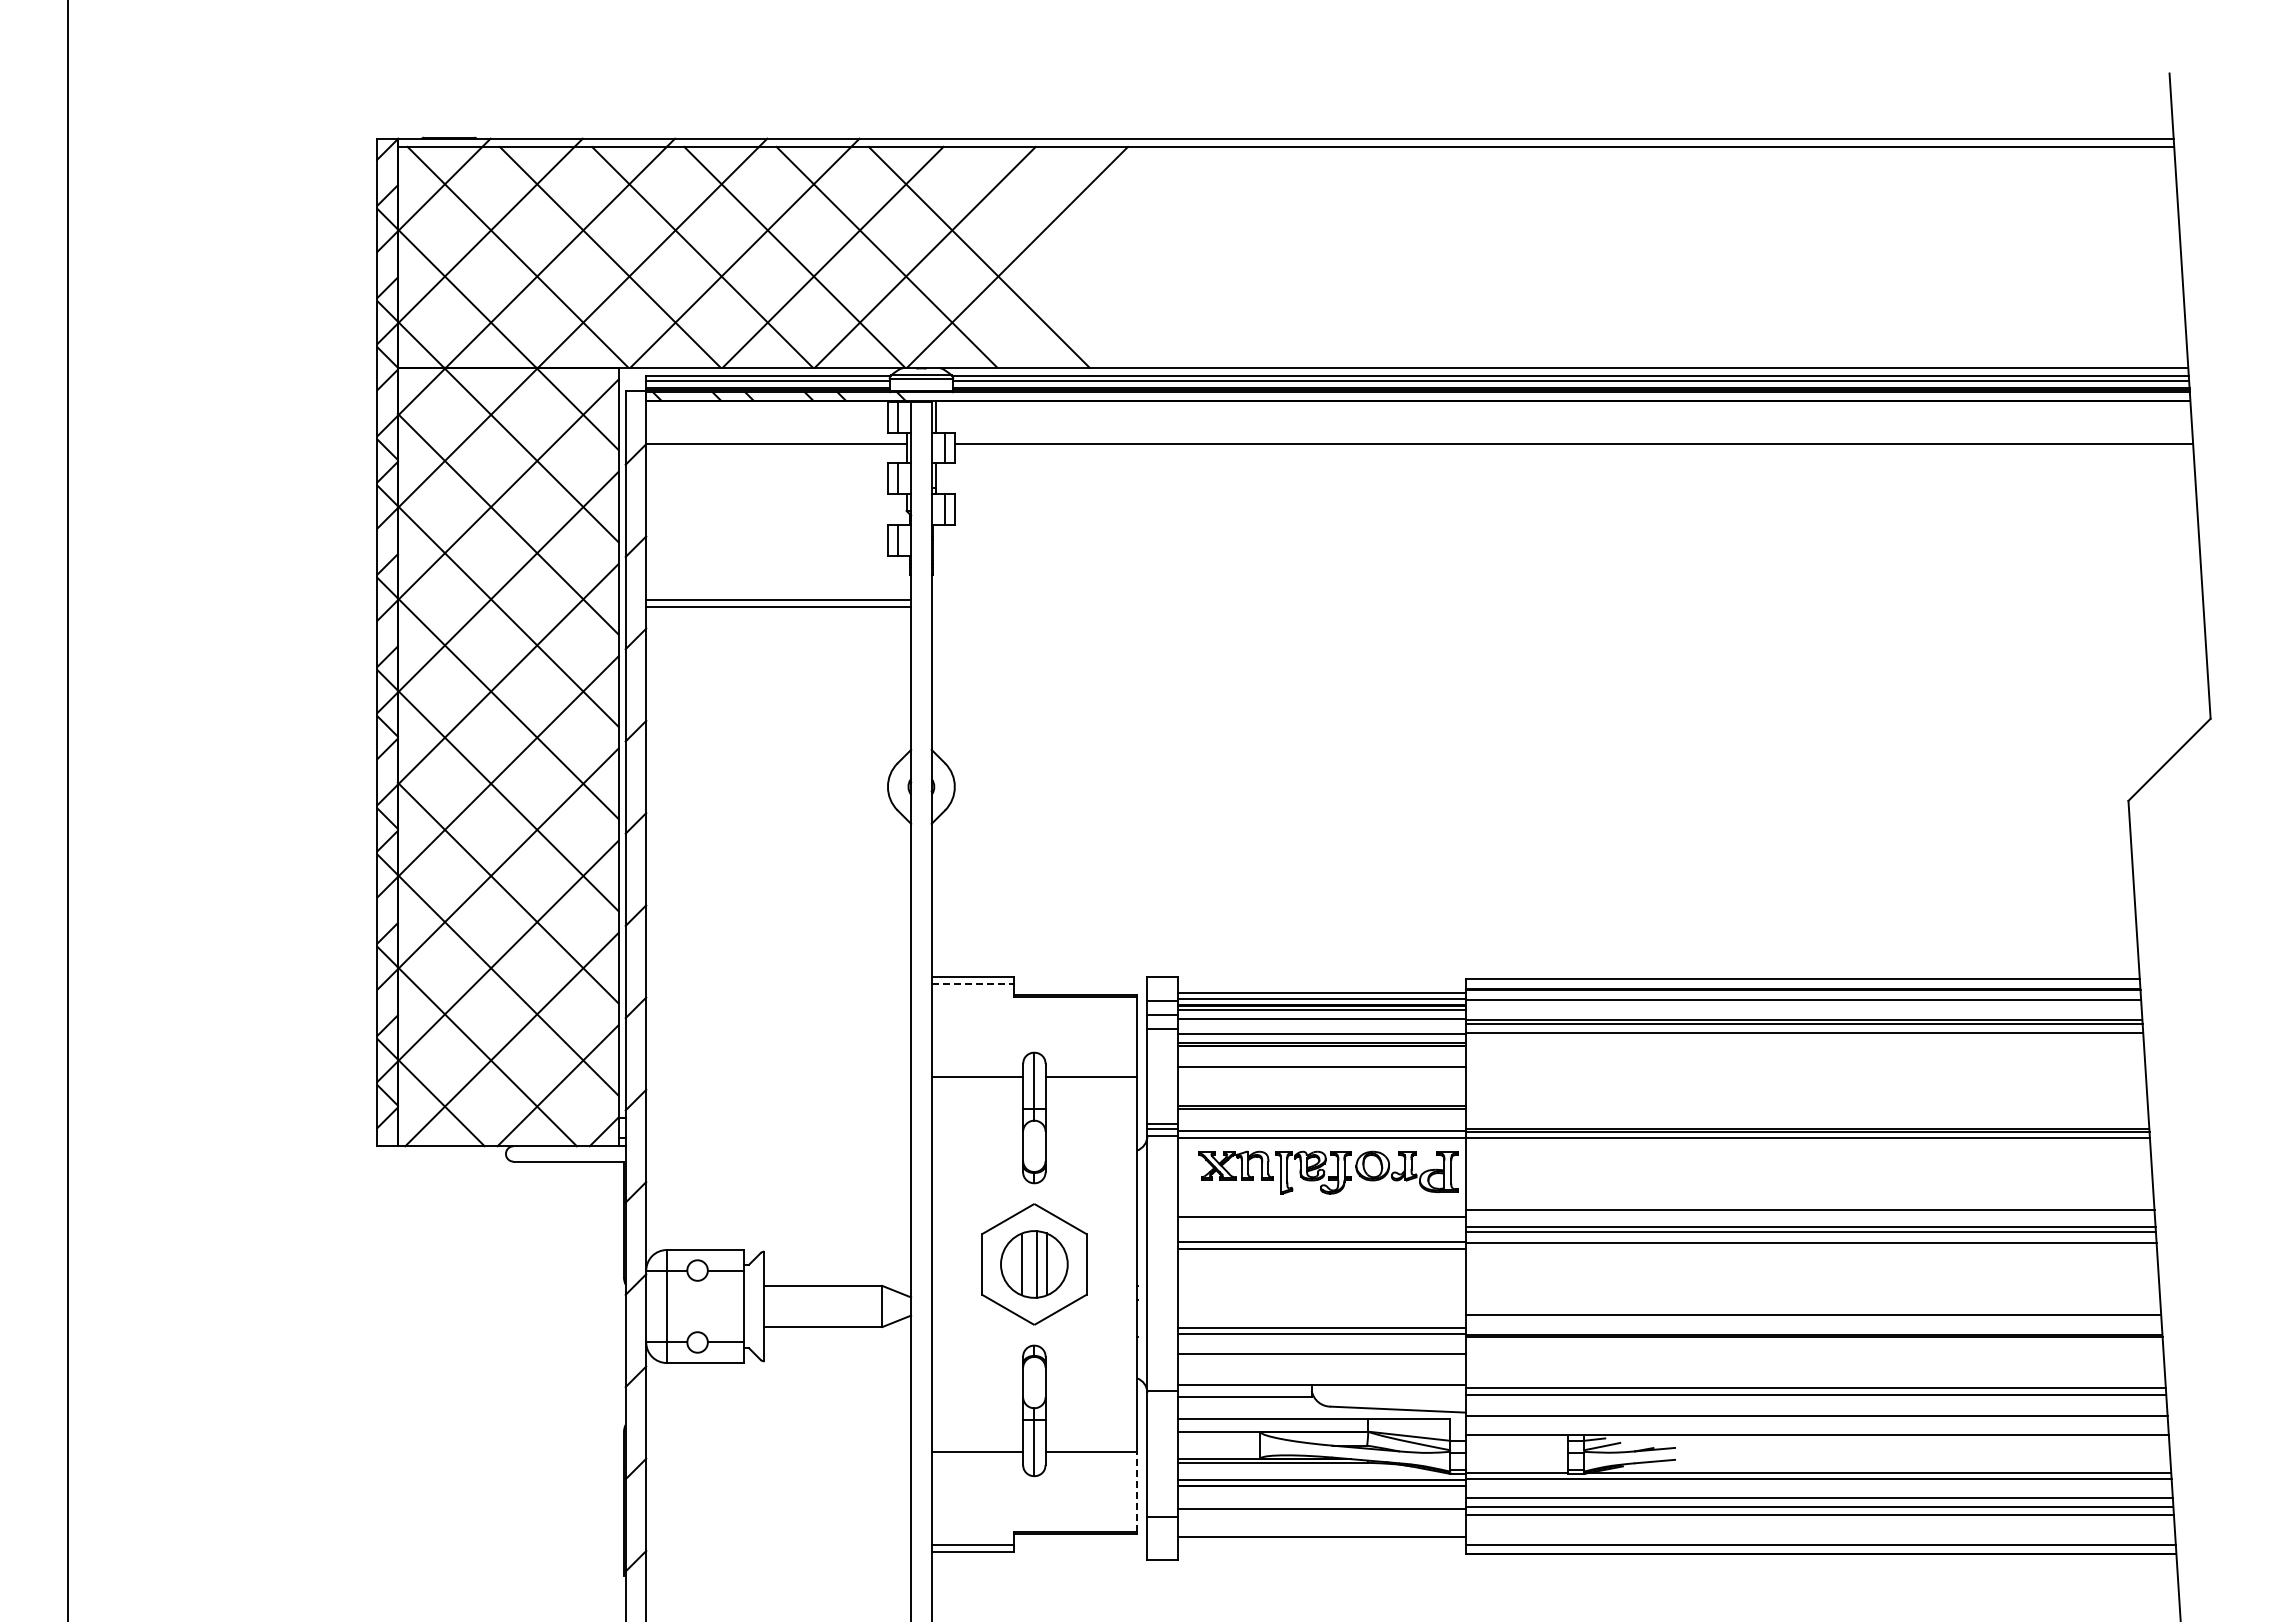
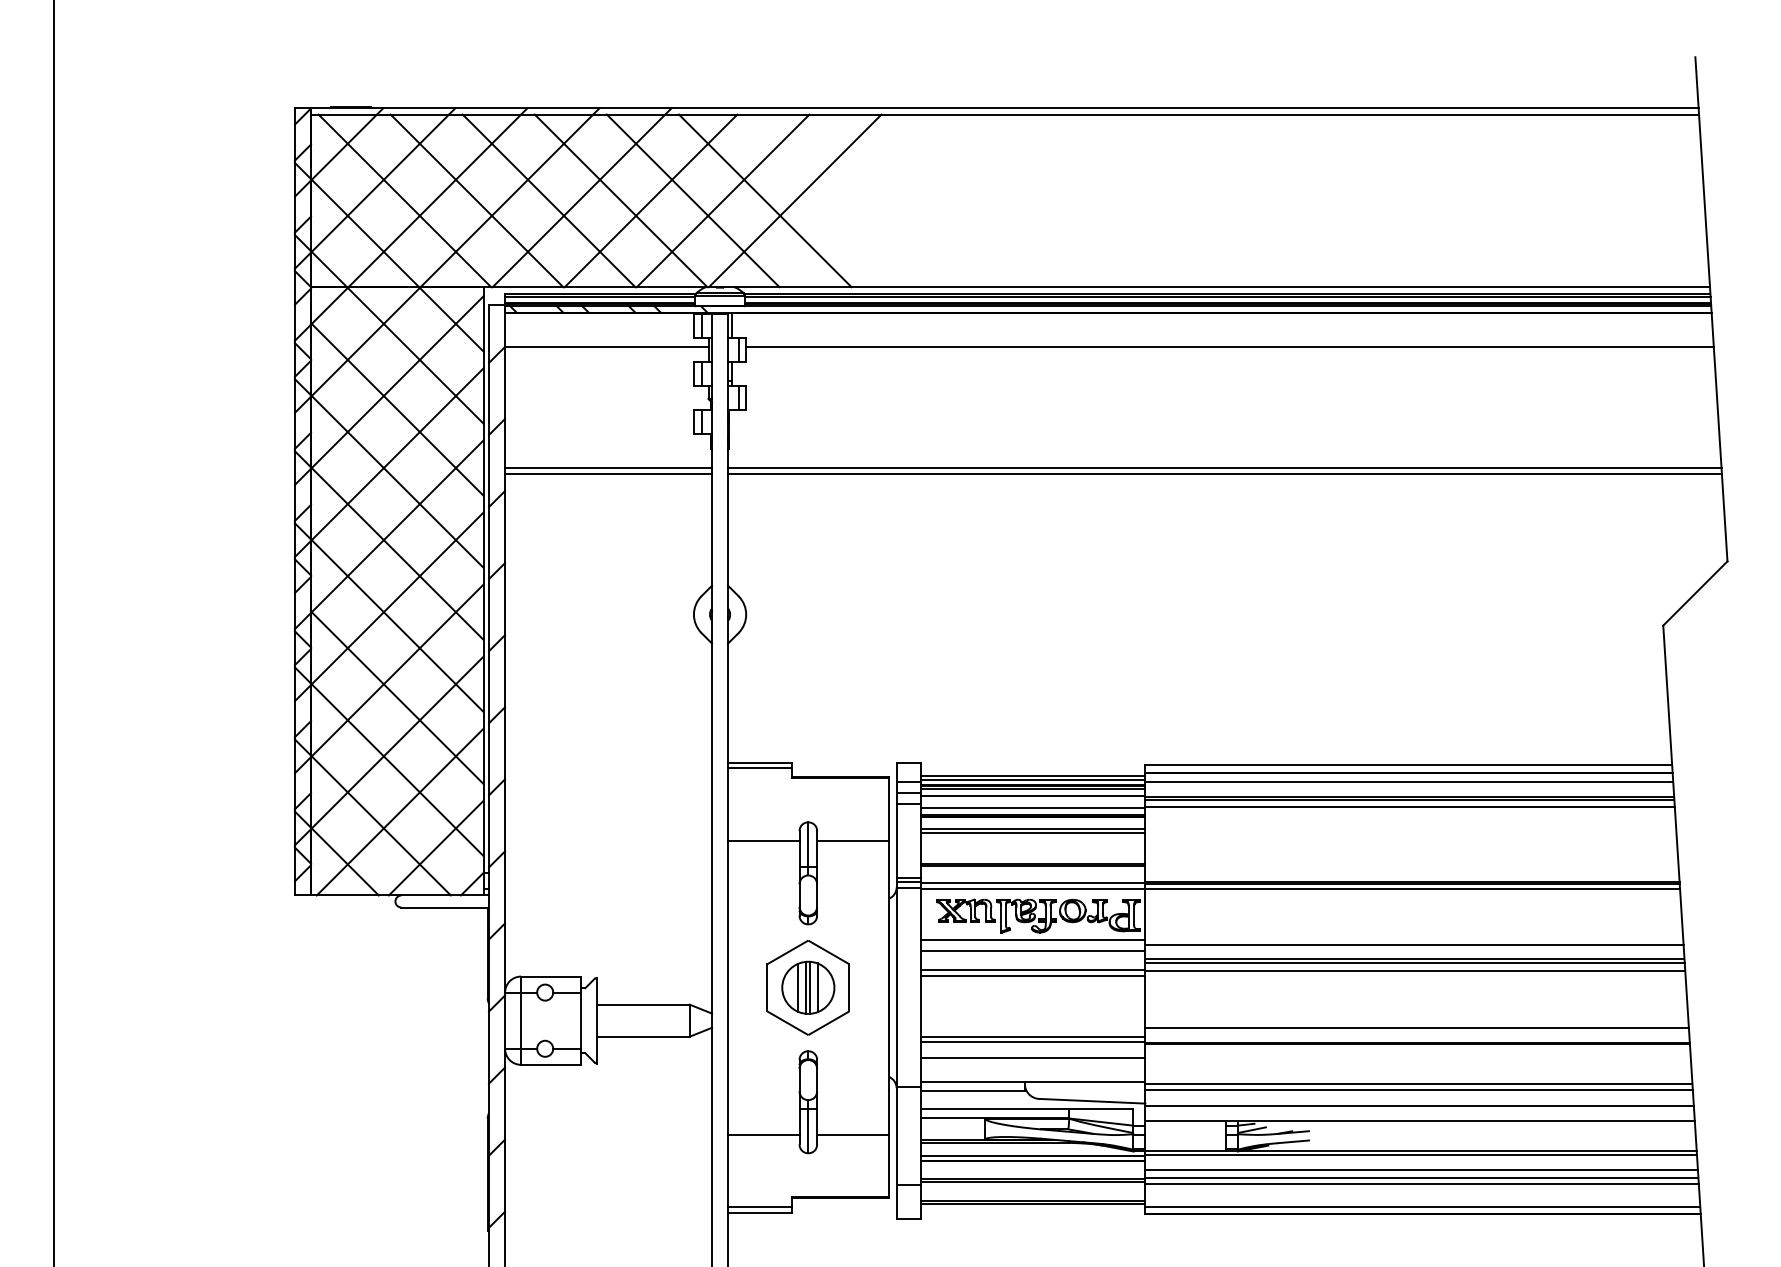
line: (1567, 599) -> (1224, 468), added
line: (1567, 607) -> (1224, 474), added
line: (973, 983) -> (760, 768), dashed -> solid
line: (1321, 1061) -> (1032, 829), added
line: (1321, 1203) -> (1032, 940), added
line: (1031, 1264) -> (806, 987), added
line: (1137, 1491) -> (888, 1165), dashed -> solid
line: (1321, 1512) -> (1032, 1181), added
line: (1321, 1541) -> (1032, 1204), added

